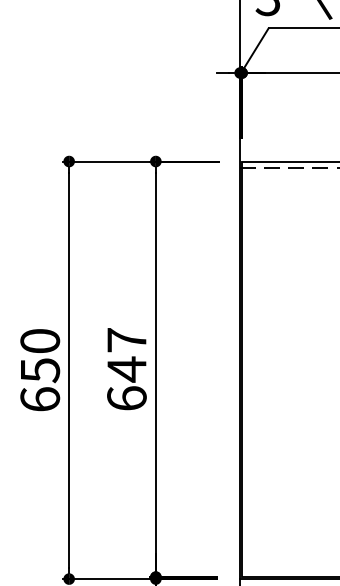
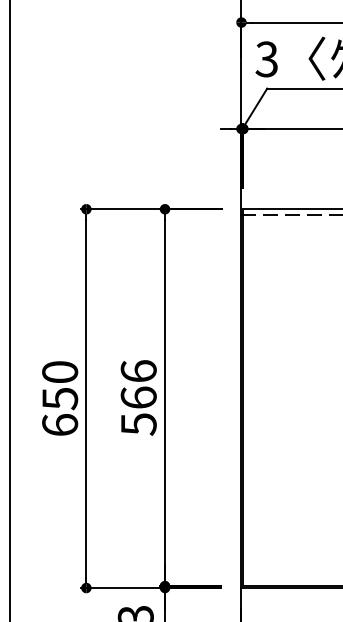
text: (126, 369) -> (138, 397), 647 -> 566

